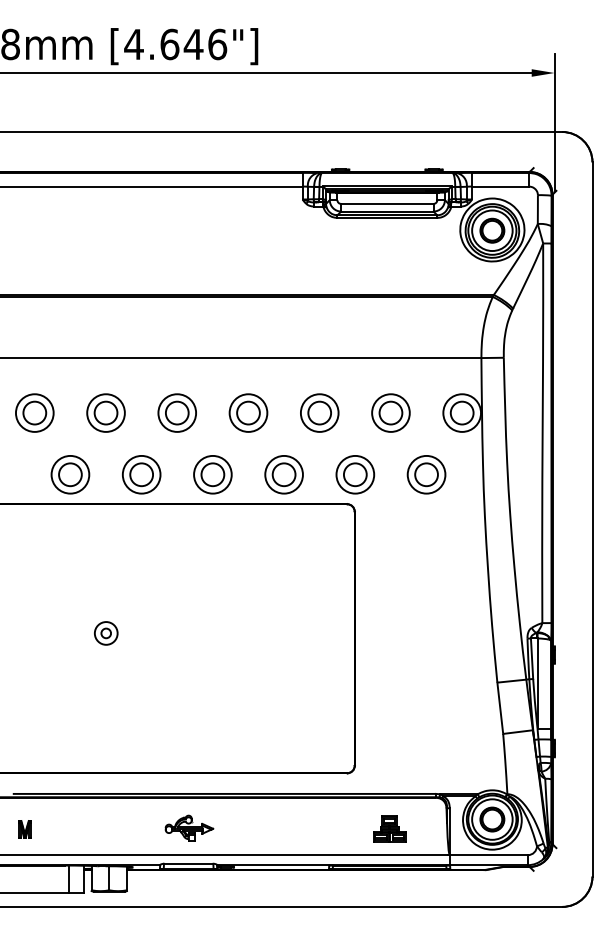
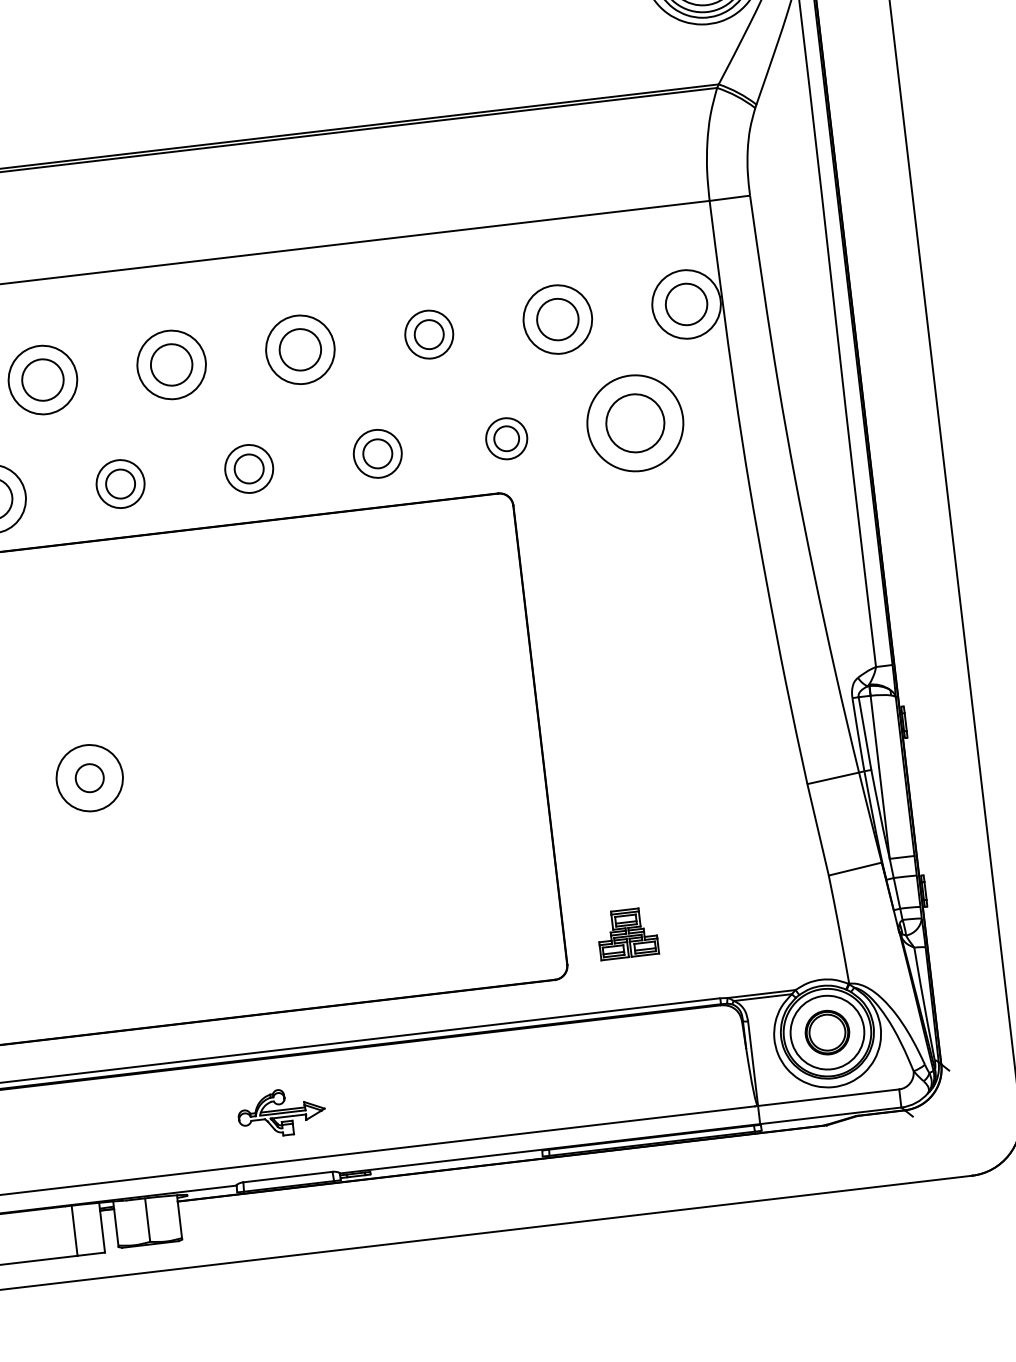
part: (319, 412) -> (428, 333), size x0.7
part: (141, 474) -> (120, 483), size x0.7
part: (212, 474) -> (248, 468), size x0.7
part: (283, 474) -> (376, 453), size x0.7
part: (355, 474) -> (506, 438), size x0.6
part: (426, 474) -> (635, 423), size x1.4
part: (106, 633) -> (90, 778), size x1.6
part: (389, 828) -> (627, 933), moved

